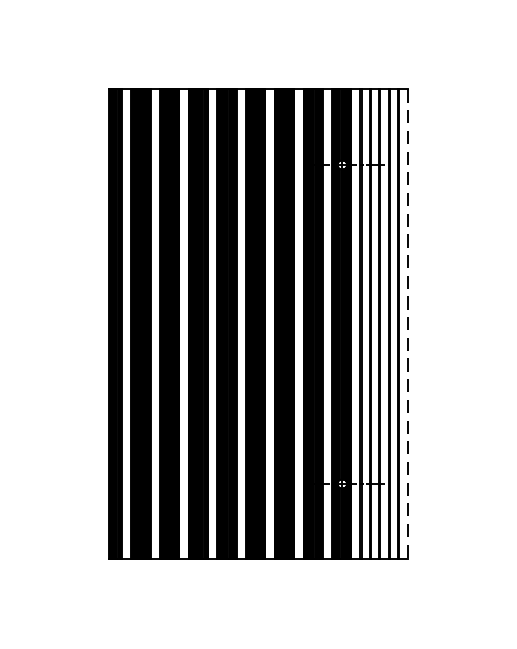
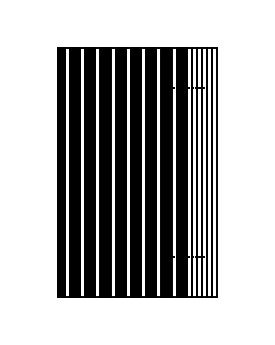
line: (408, 324) -> (217, 172), dashed -> solid

